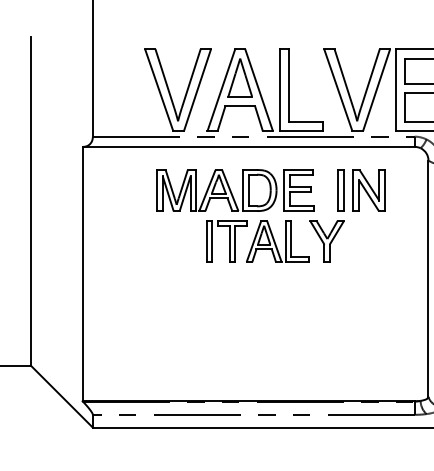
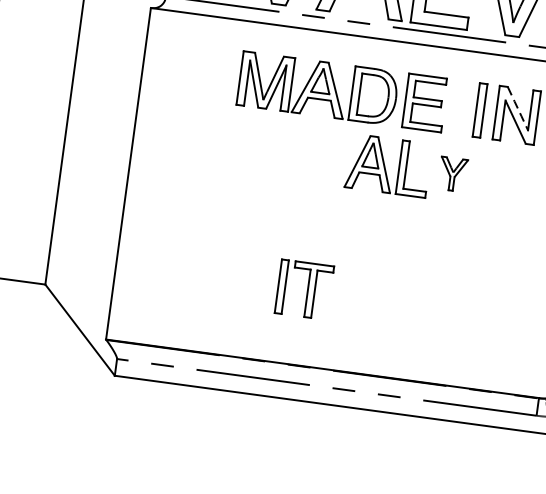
line: (369, 185) -> (518, 108), solid -> dashed
part: (226, 241) -> (303, 289), moved
part: (326, 241) -> (452, 174), size x0.6

